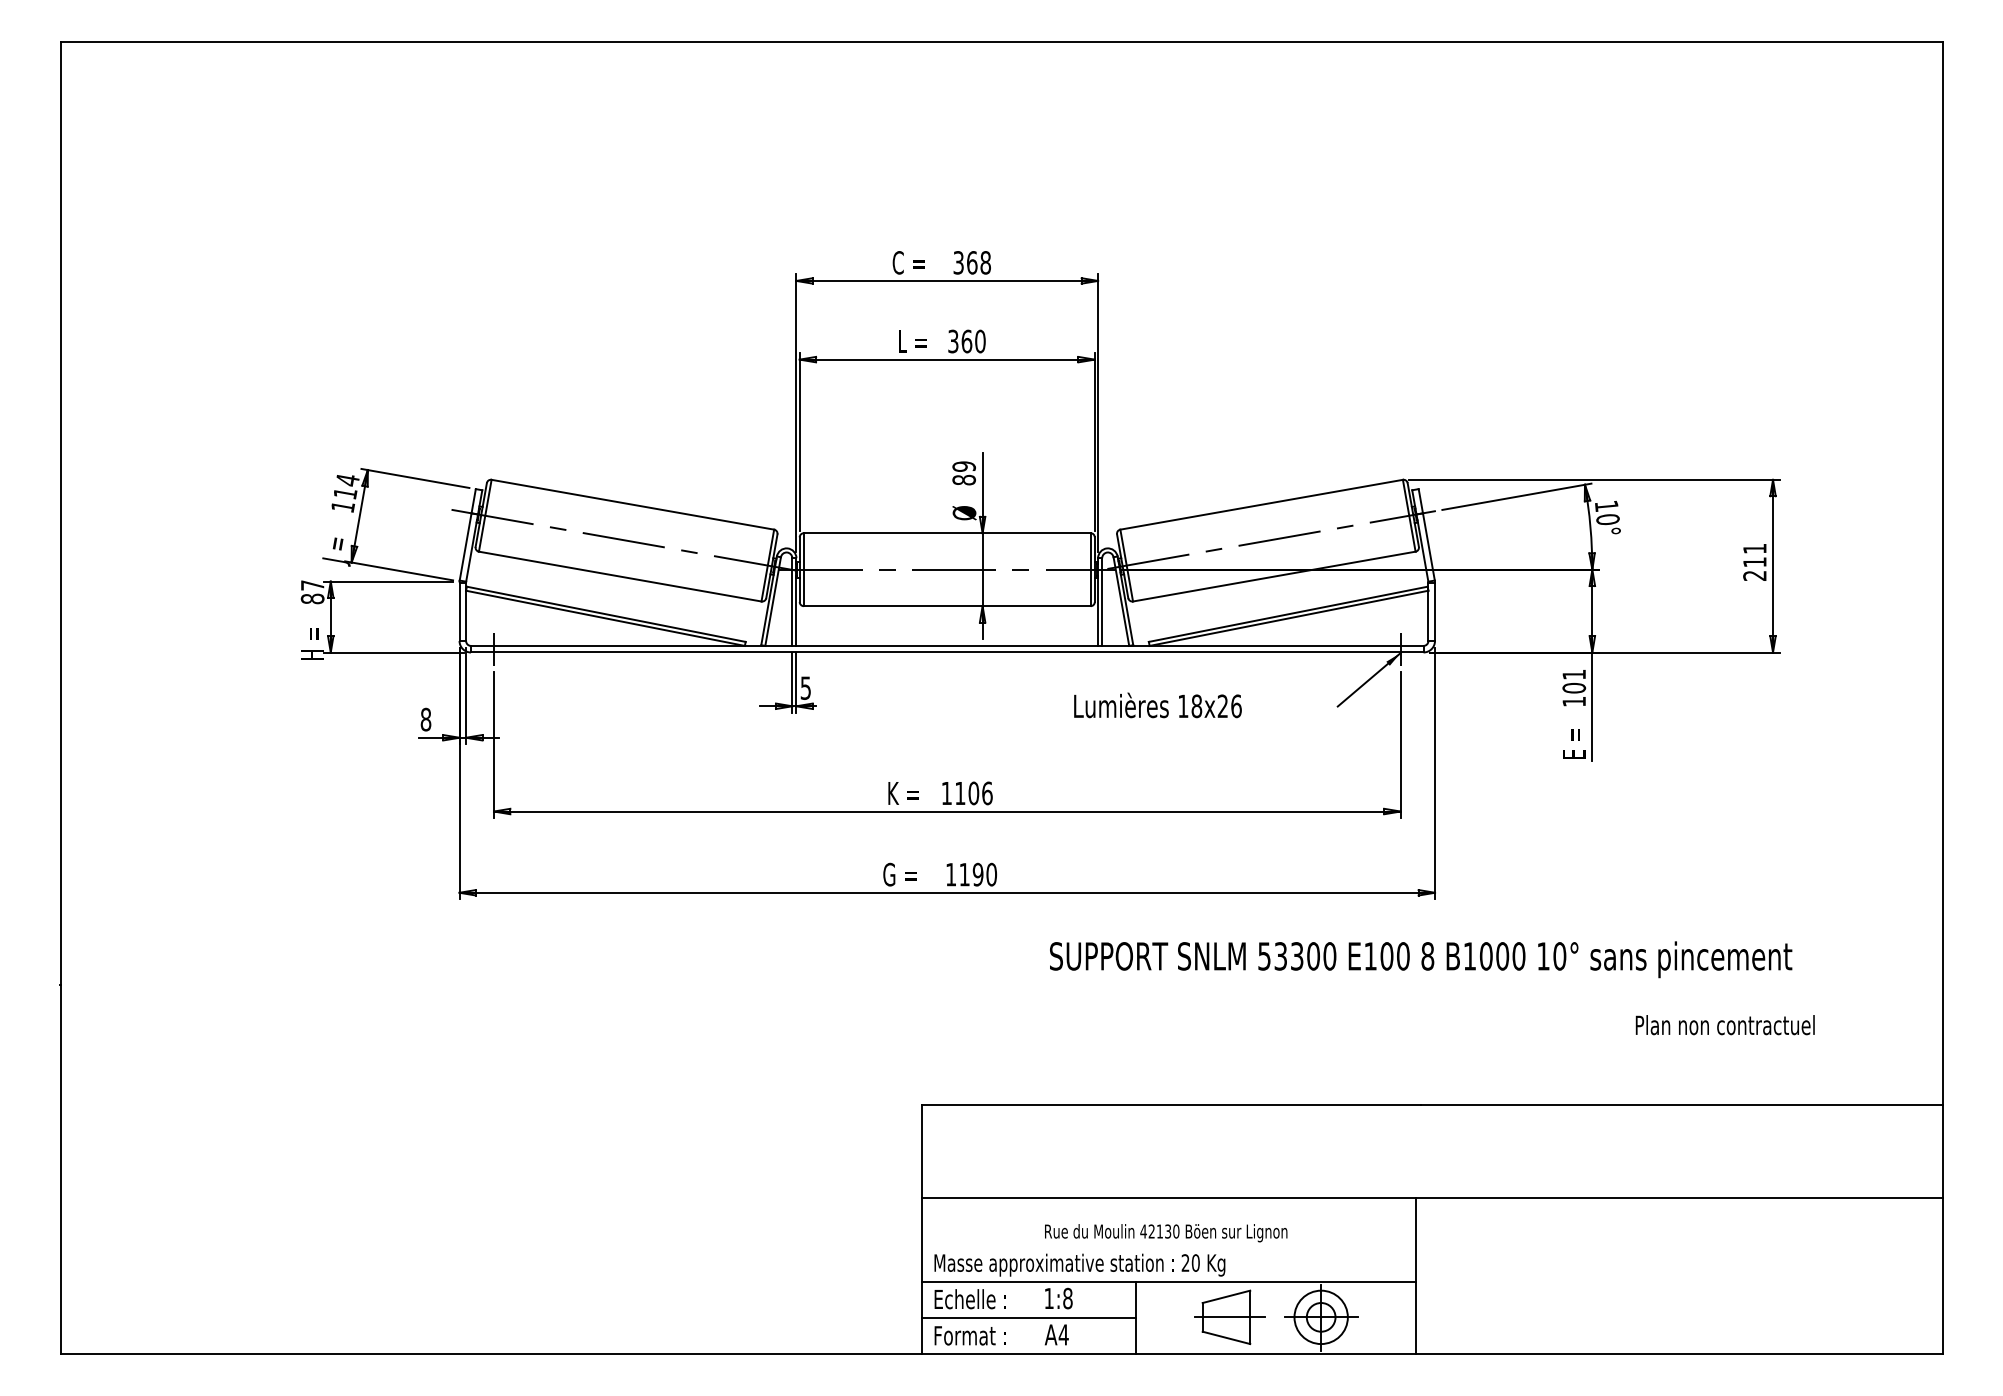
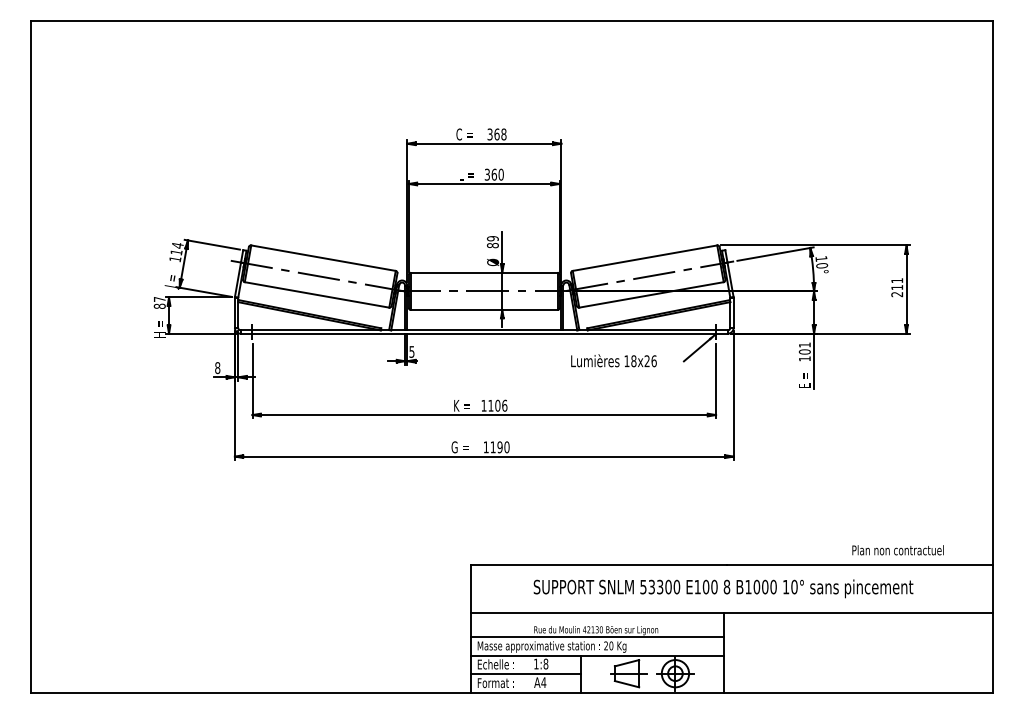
text: (1156, 704) -> (613, 360), moved
text: (1420, 959) -> (723, 588), moved
text: (1724, 1025) -> (897, 550), moved
line: (1168, 1246) -> (597, 637), added

